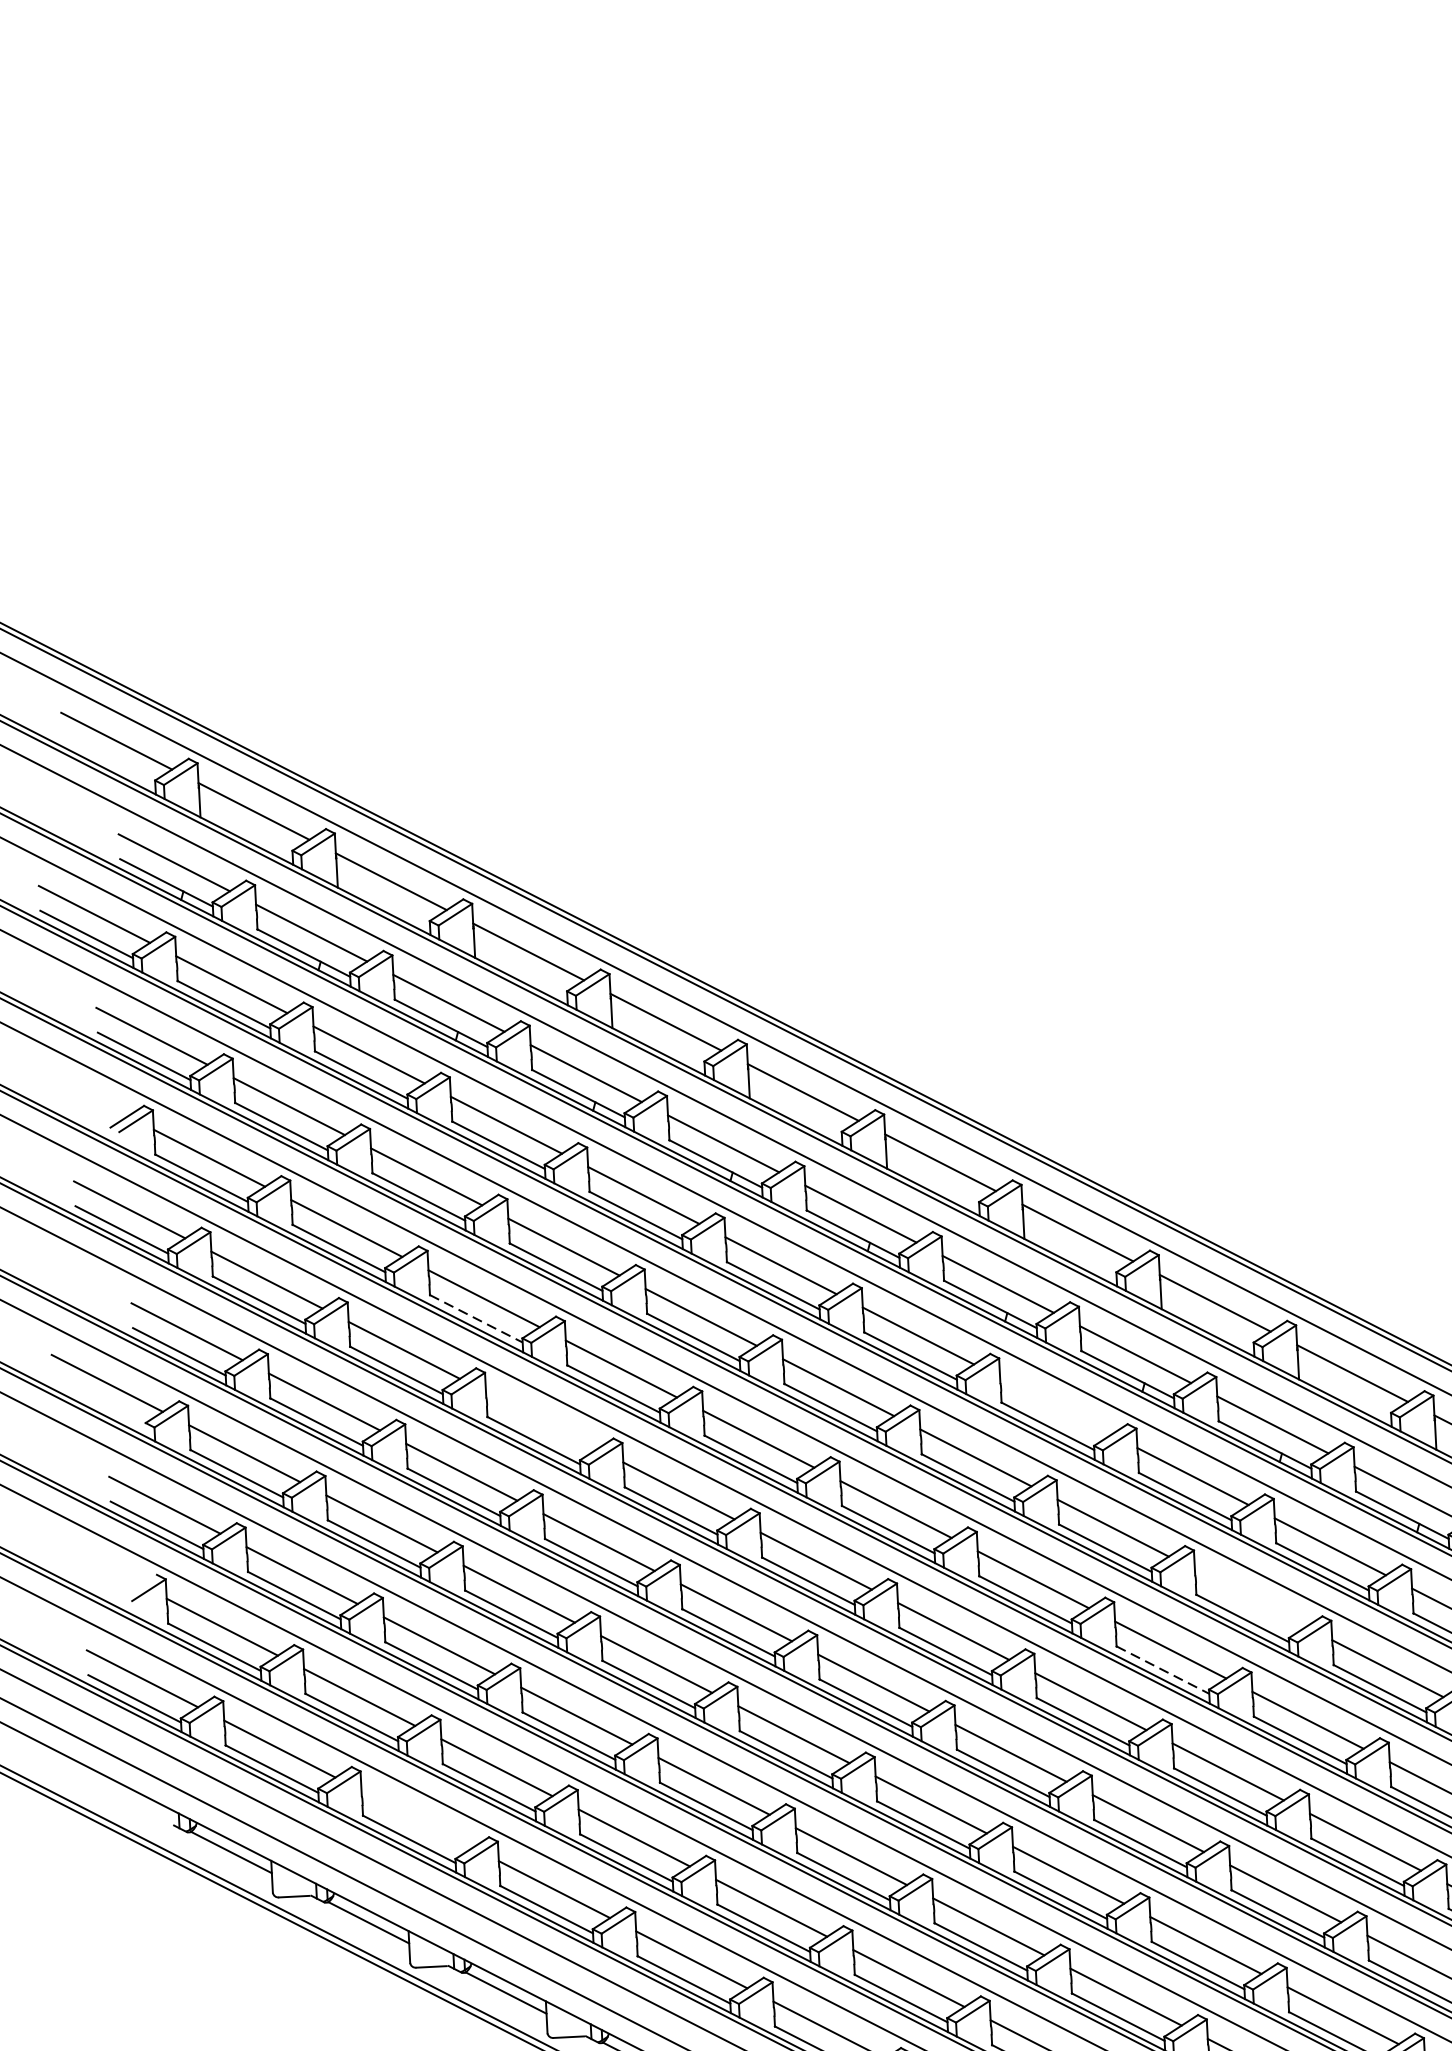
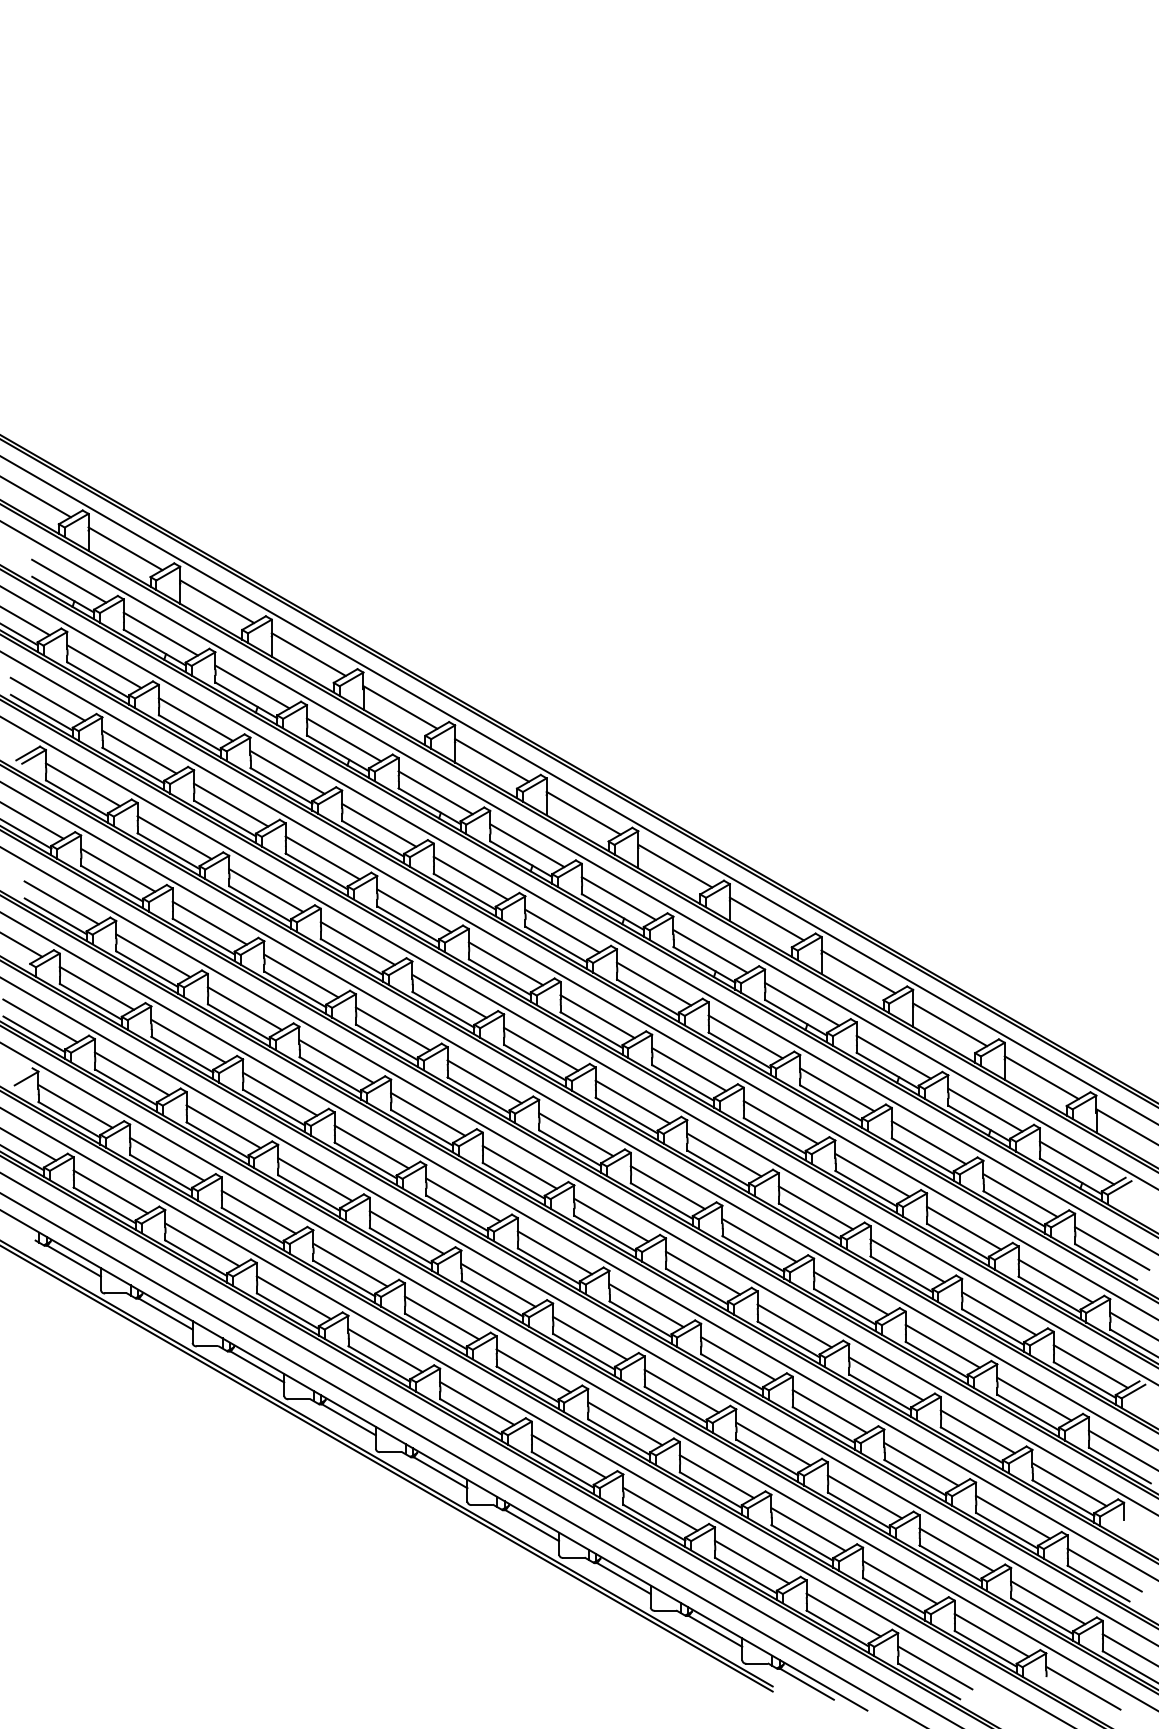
line: (476, 1319) -> (260, 904), dashed -> solid
line: (1054, 1405) -> (653, 983), added
line: (541, 1419) -> (301, 975), added
line: (1249, 1597) -> (780, 1121), added
line: (1163, 1670) -> (718, 1168), dashed -> solid
line: (417, 1818) -> (202, 1244), added

